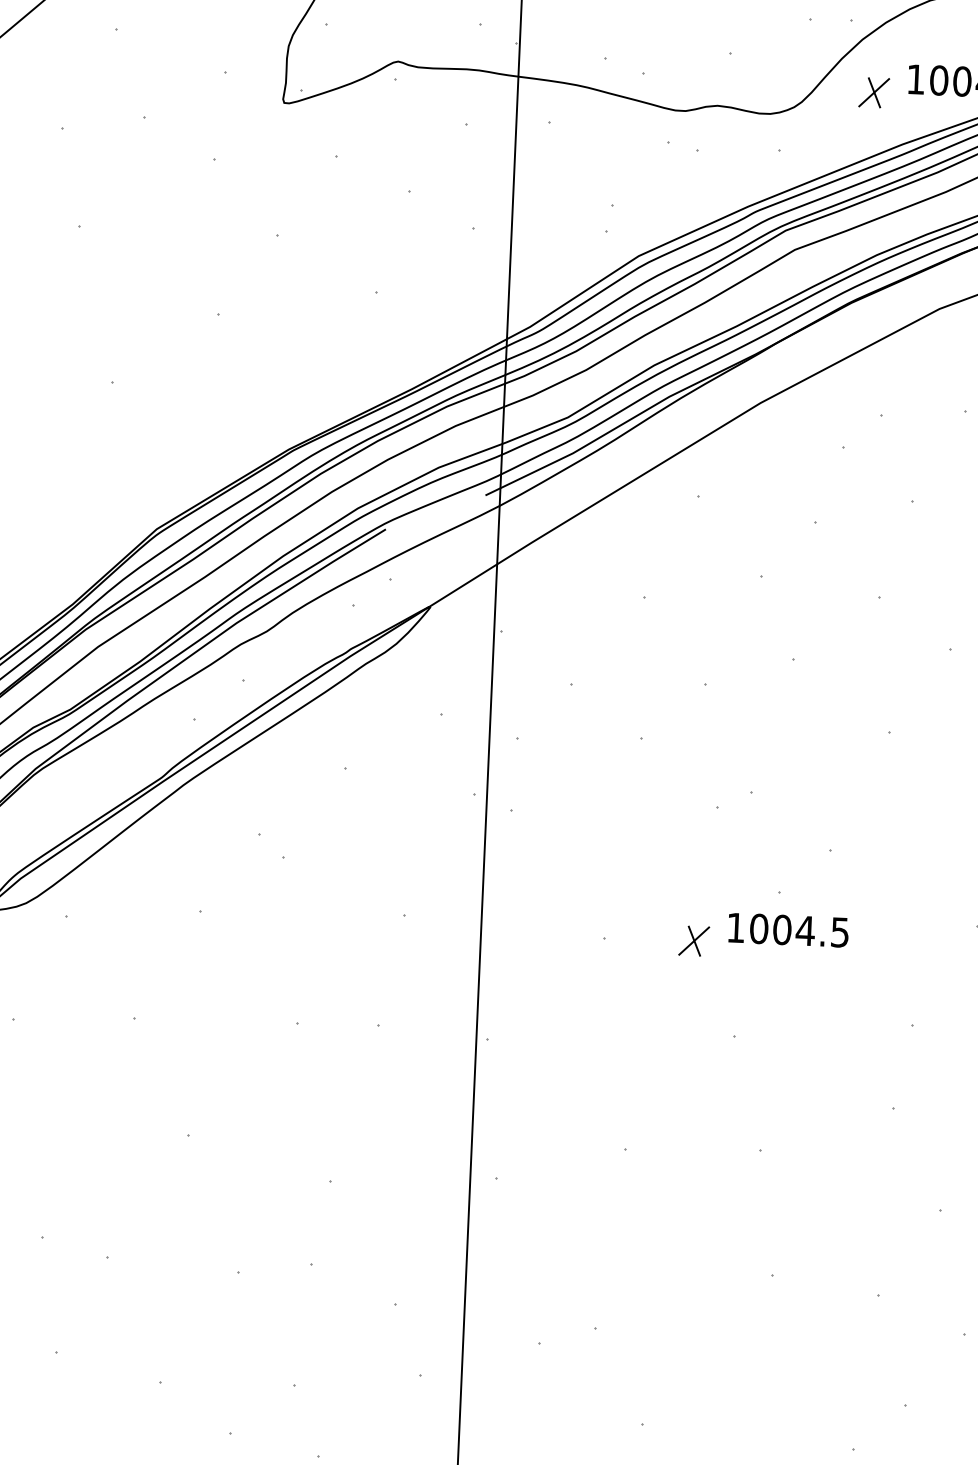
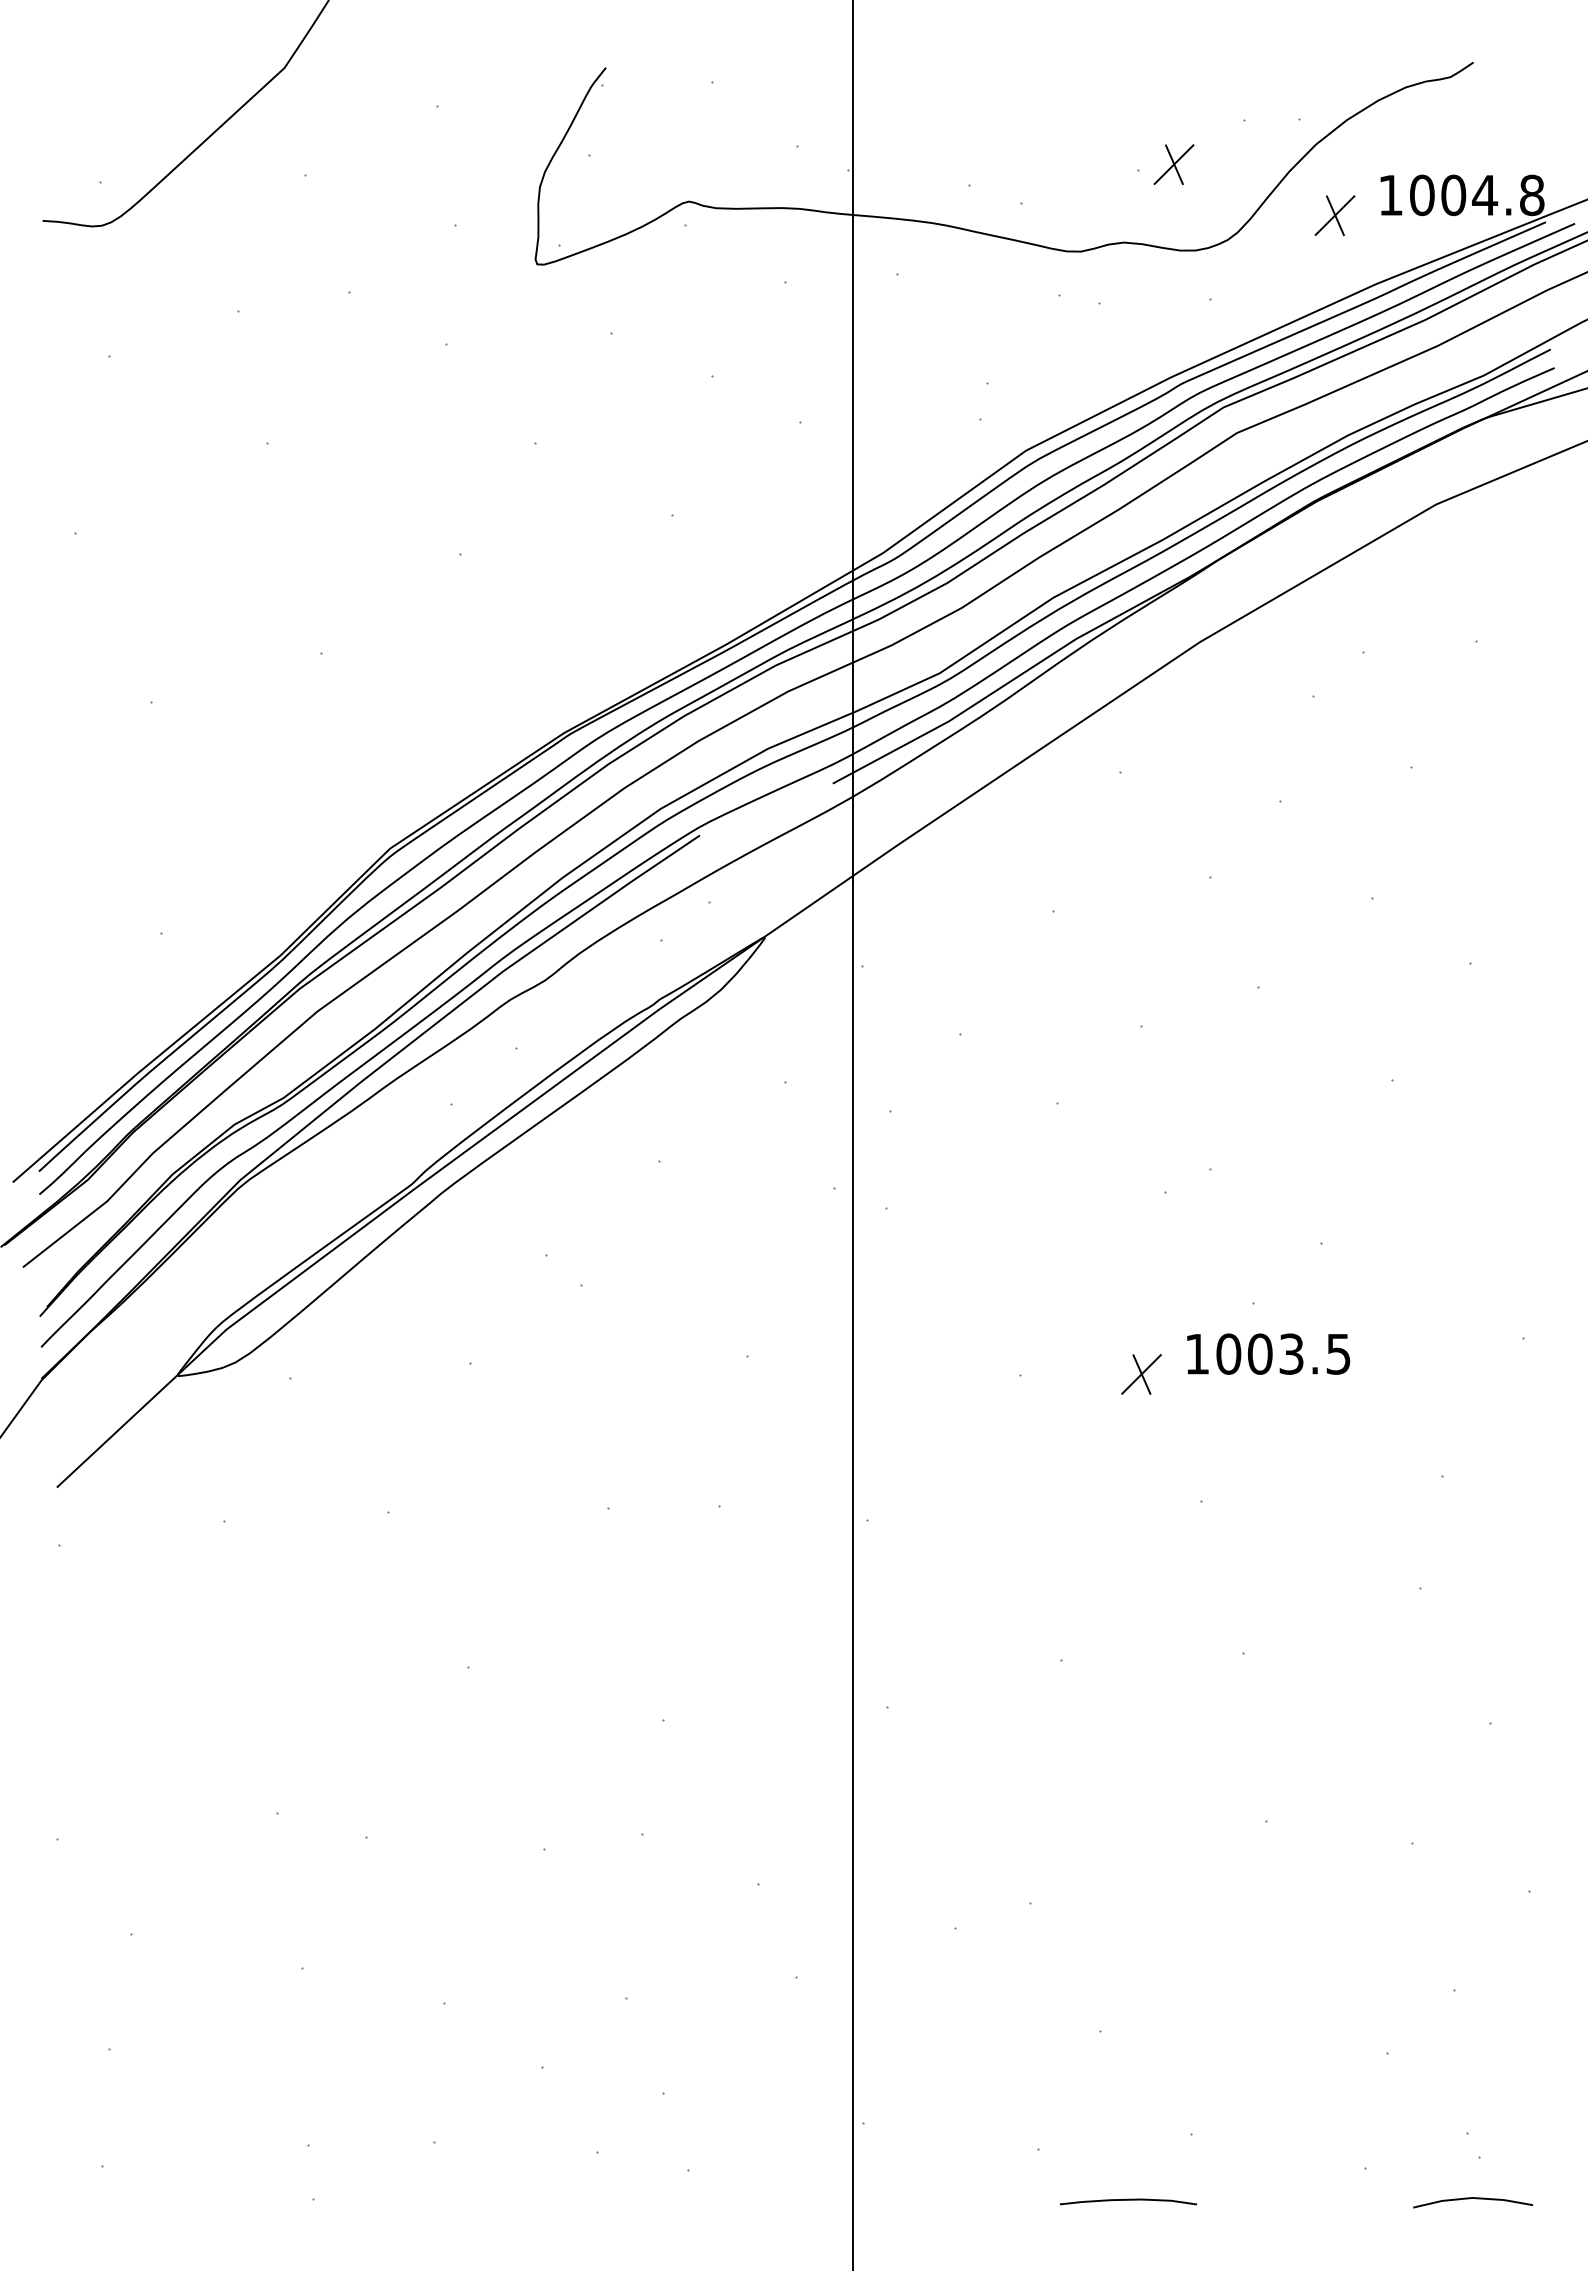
part: (756, 49) -> (1173, 164), added
text: (805, 930) -> (1291, 1353), 1004.5 -> 1003.5

